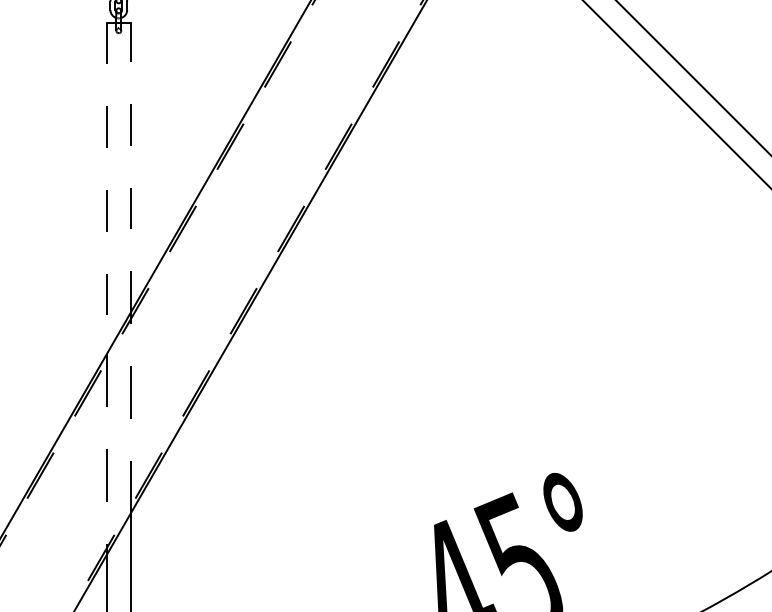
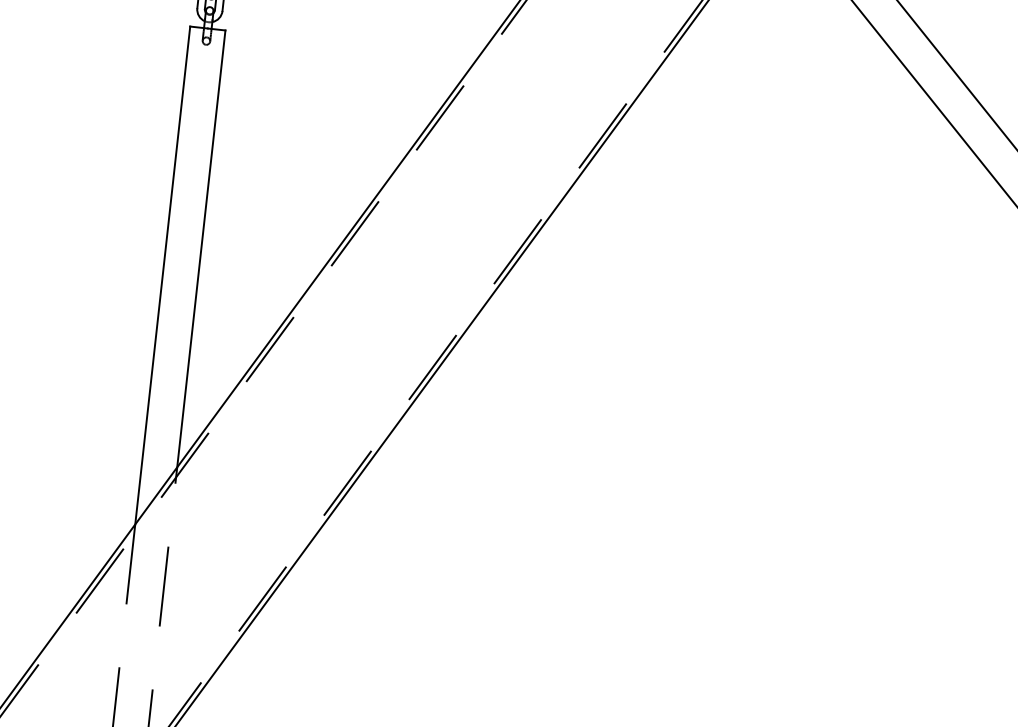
line: (130, 167) -> (201, 248), dashed -> solid
line: (107, 188) -> (163, 276), dashed -> solid

